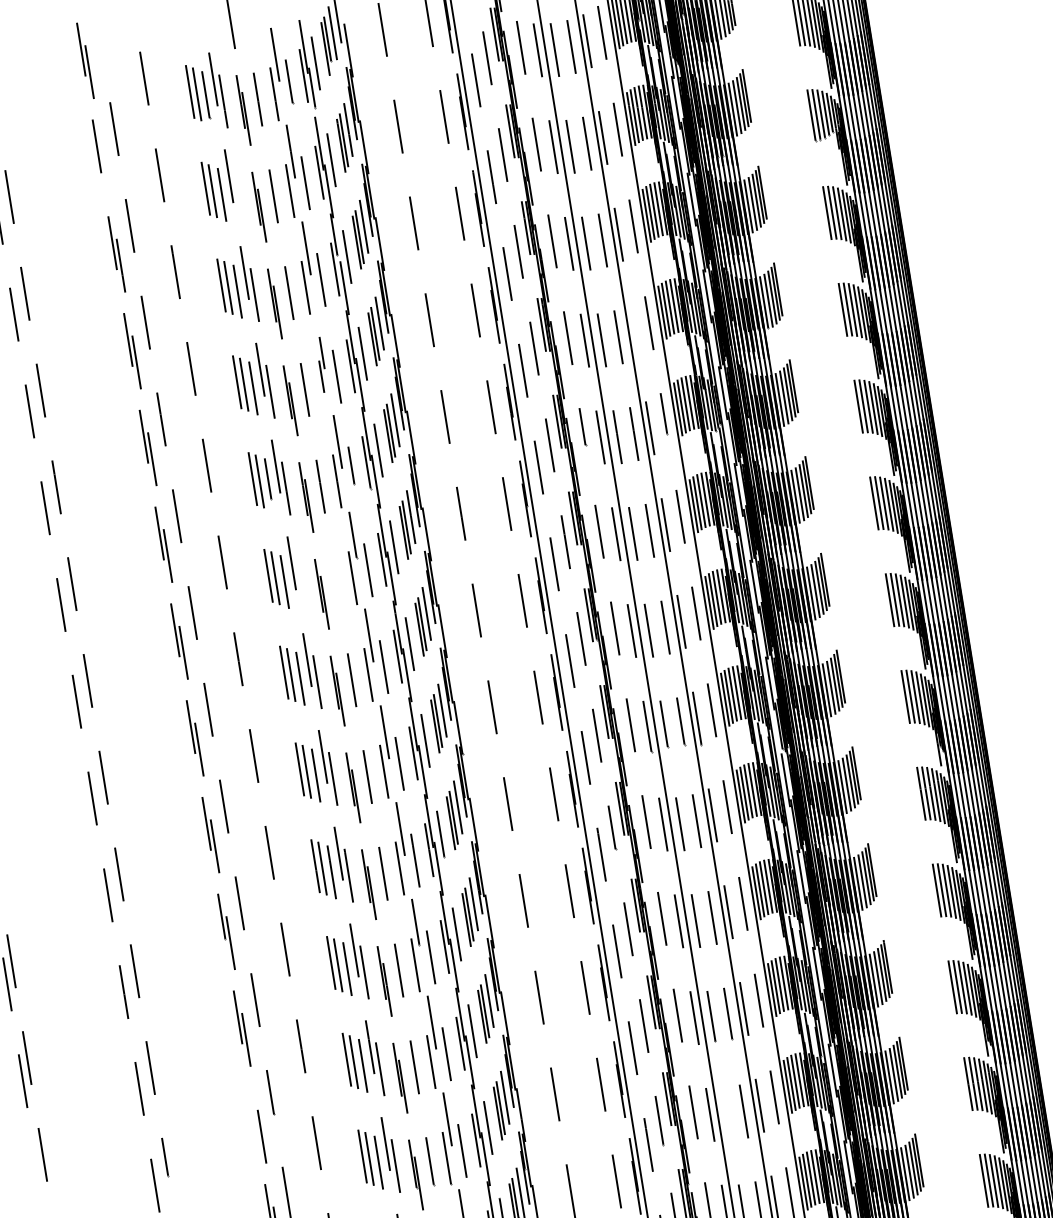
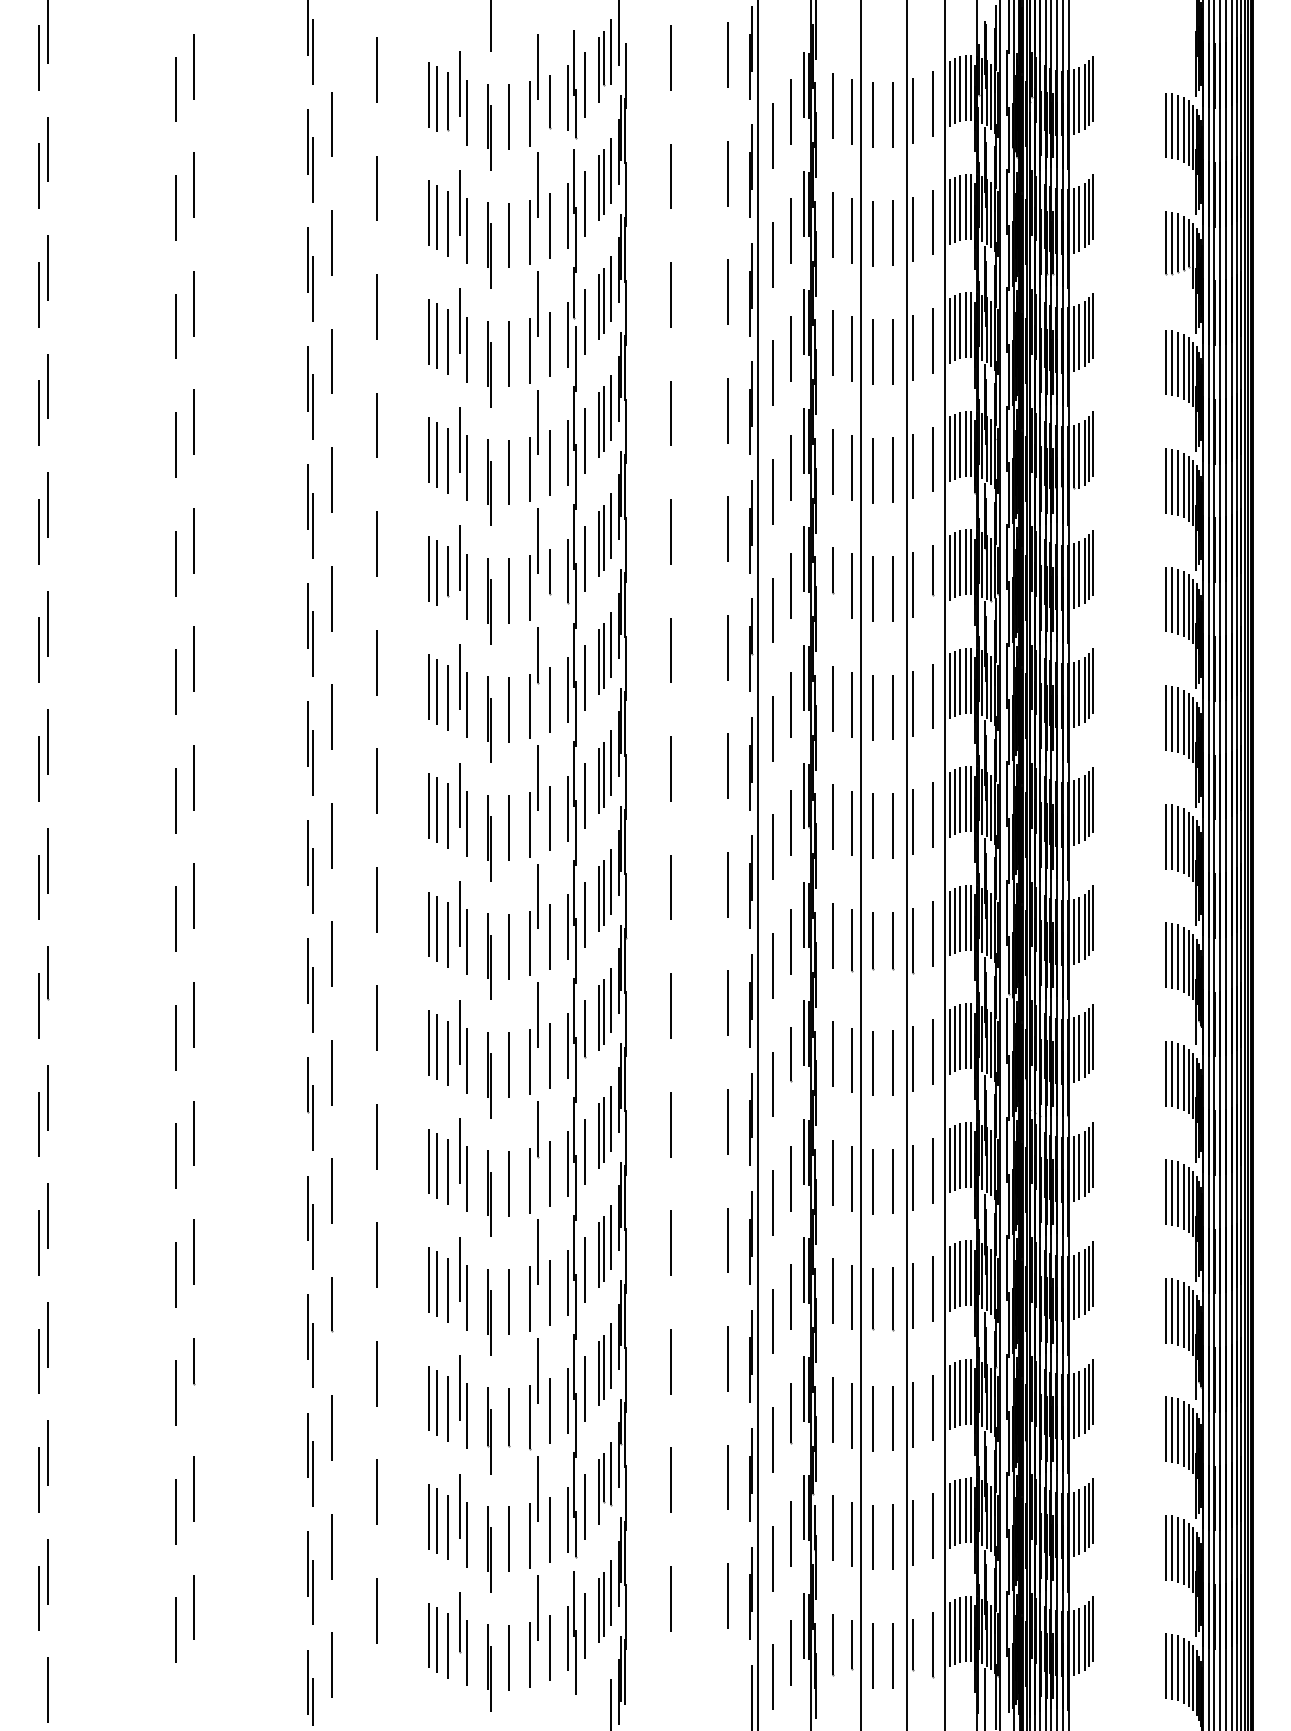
line: (105, 169) -> (313, 170), added
line: (239, 198) -> (467, 231), added
line: (634, 331) -> (913, 466), added
part: (321, 364) -> (533, 445), size x1.67
line: (336, 583) -> (508, 709), added
line: (302, 585) -> (467, 705), added
line: (253, 1113) -> (307, 1326), added
line: (727, 1114) -> (872, 1418), added
line: (38, 1178) -> (38, 1361), added

